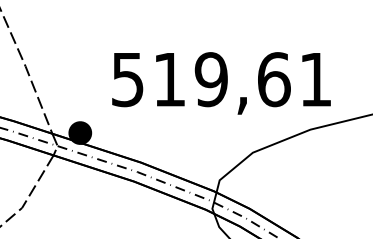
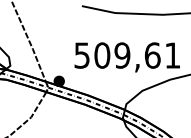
text: (170, 79) -> (102, 55), 519,61 -> 509,61

